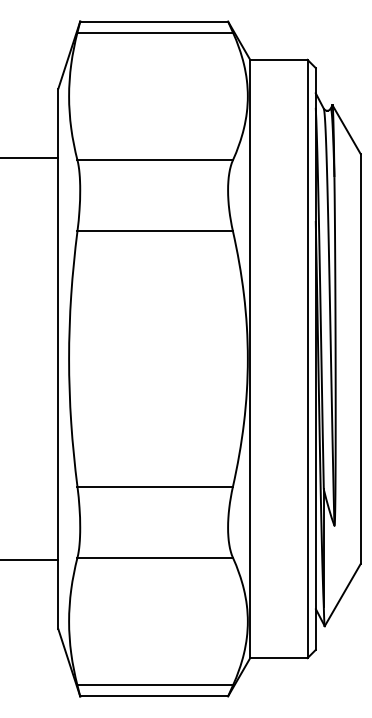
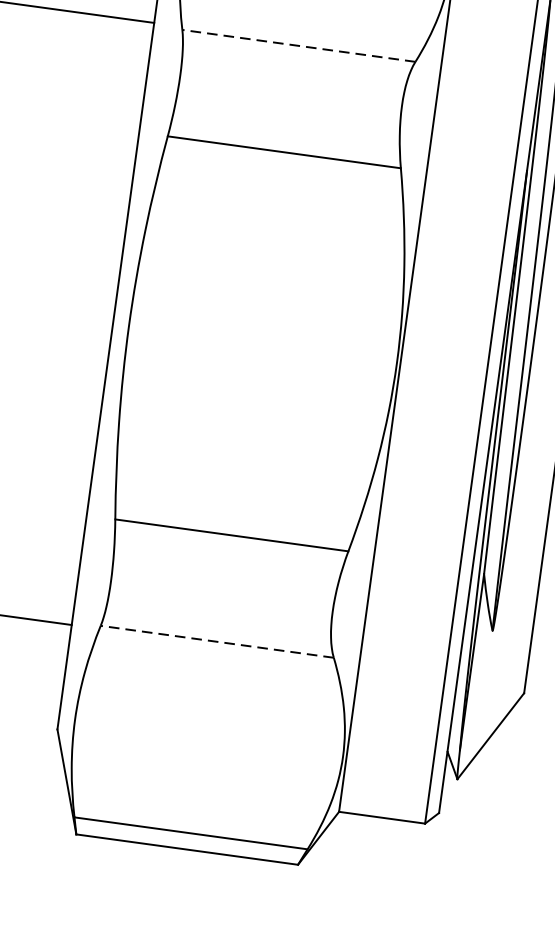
line: (155, 160) -> (299, 46), solid -> dashed
line: (155, 557) -> (217, 641), solid -> dashed

